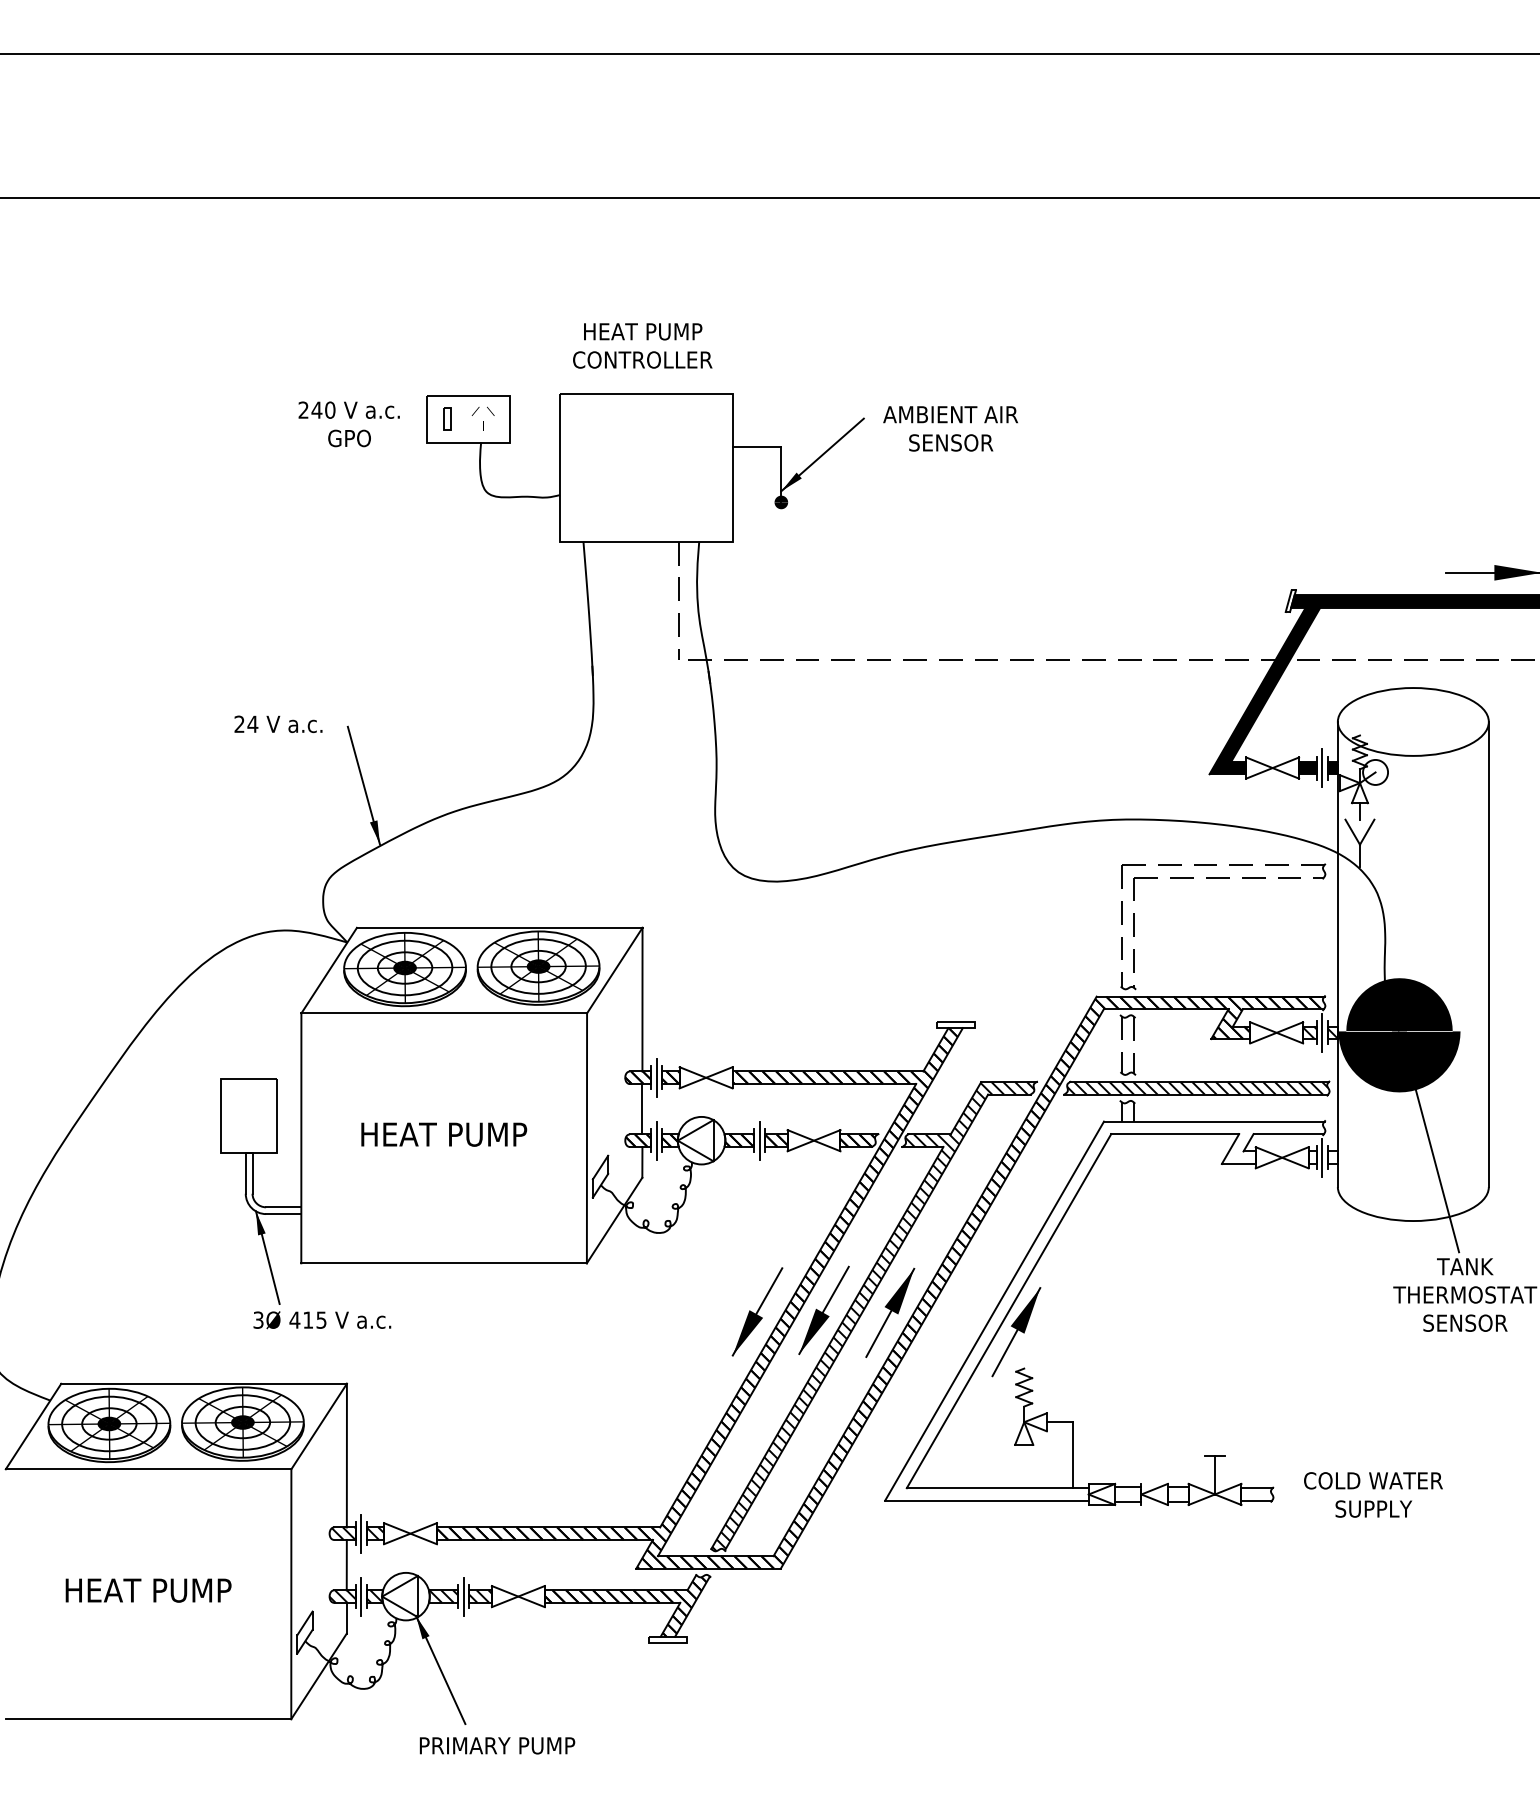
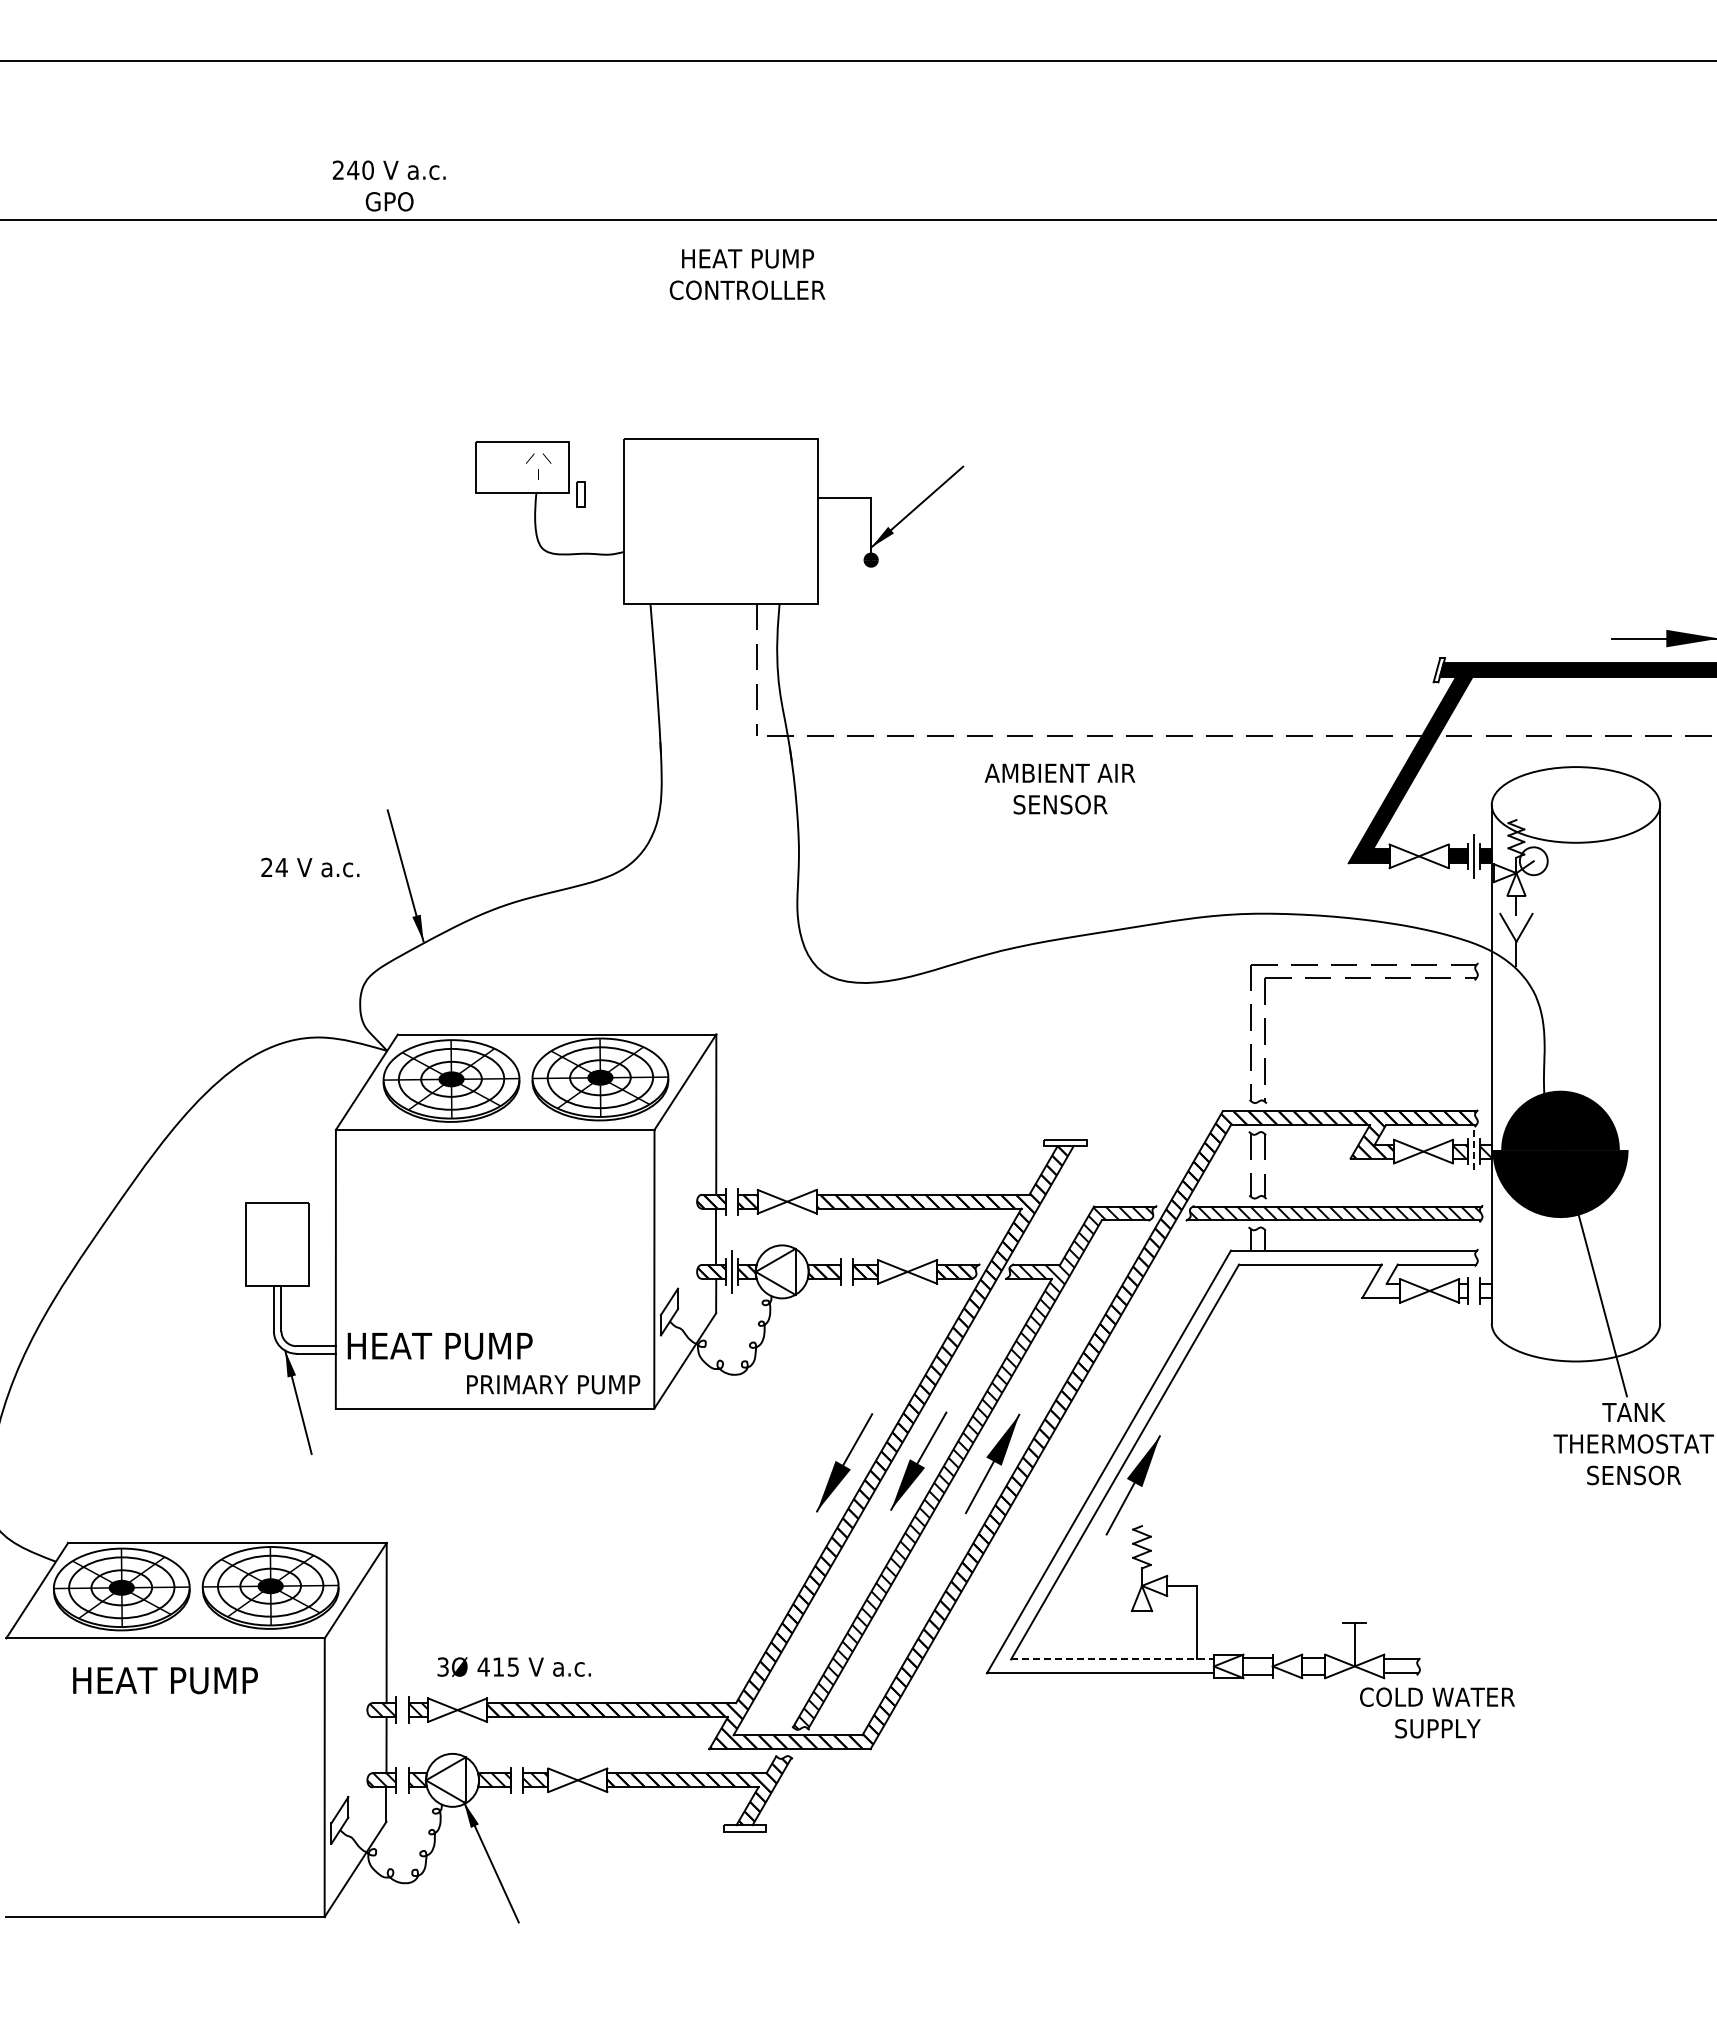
text: (642, 345) -> (747, 274), moved
part: (447, 419) -> (580, 494), moved
text: (348, 423) -> (388, 185), moved
text: (950, 428) -> (1059, 788), moved
text: (278, 724) -> (310, 867), moved
line: (1322, 1033) -> (1474, 1152), solid -> dashed
line: (657, 1077) -> (732, 1201), removed
text: (443, 1134) -> (439, 1346), moved
line: (759, 1140) -> (846, 1271), removed
line: (1322, 1157) -> (1474, 1290), removed
text: (321, 1319) -> (513, 1666), moved
line: (998, 1488) -> (1113, 1659), solid -> dashed
text: (1373, 1494) -> (1437, 1712), moved
line: (361, 1533) -> (402, 1709), removed
text: (148, 1590) -> (165, 1680), moved
line: (361, 1596) -> (402, 1780), removed
line: (464, 1596) -> (517, 1780), removed
text: (497, 1745) -> (553, 1384), moved

